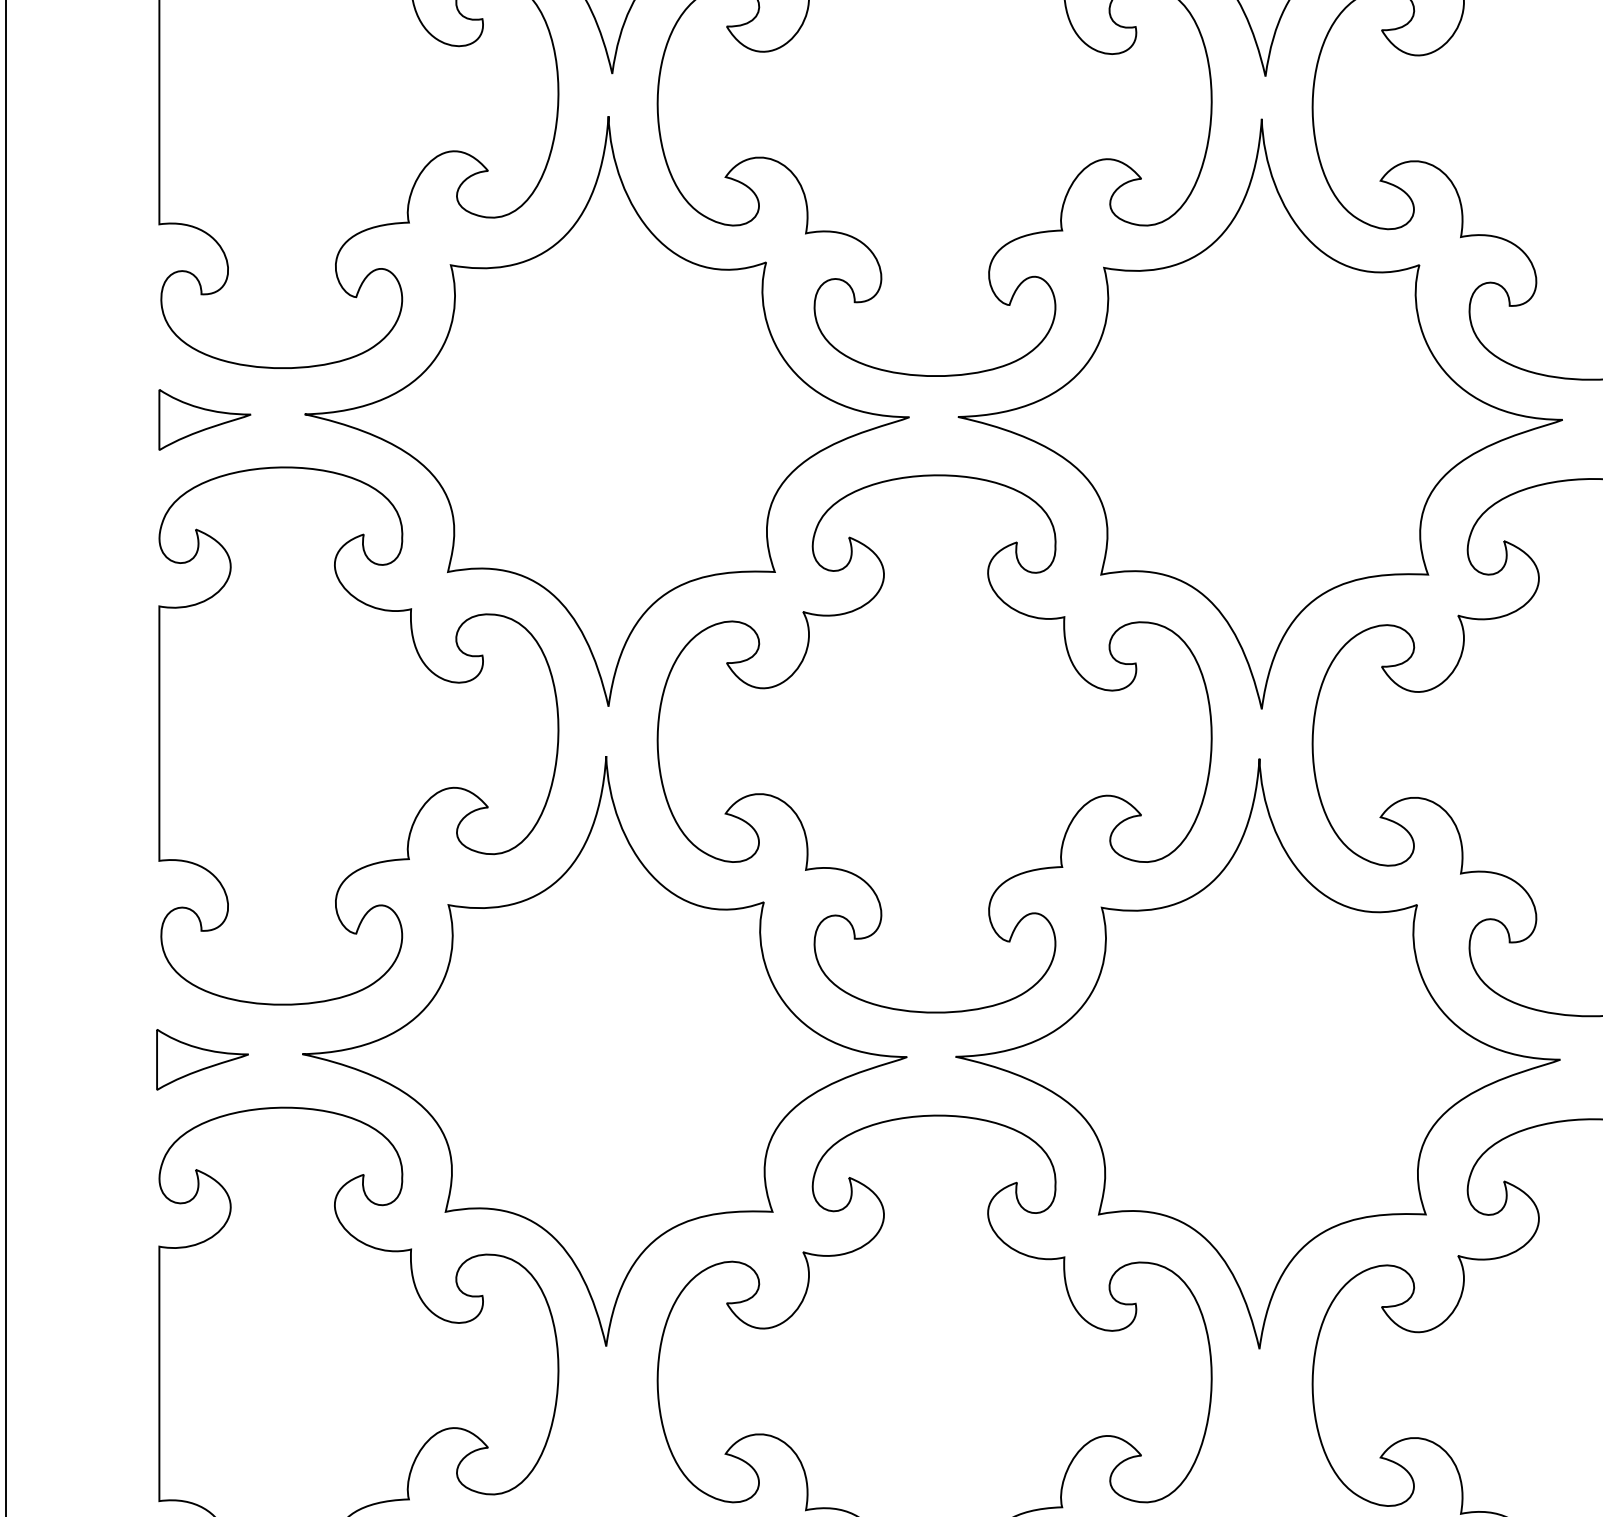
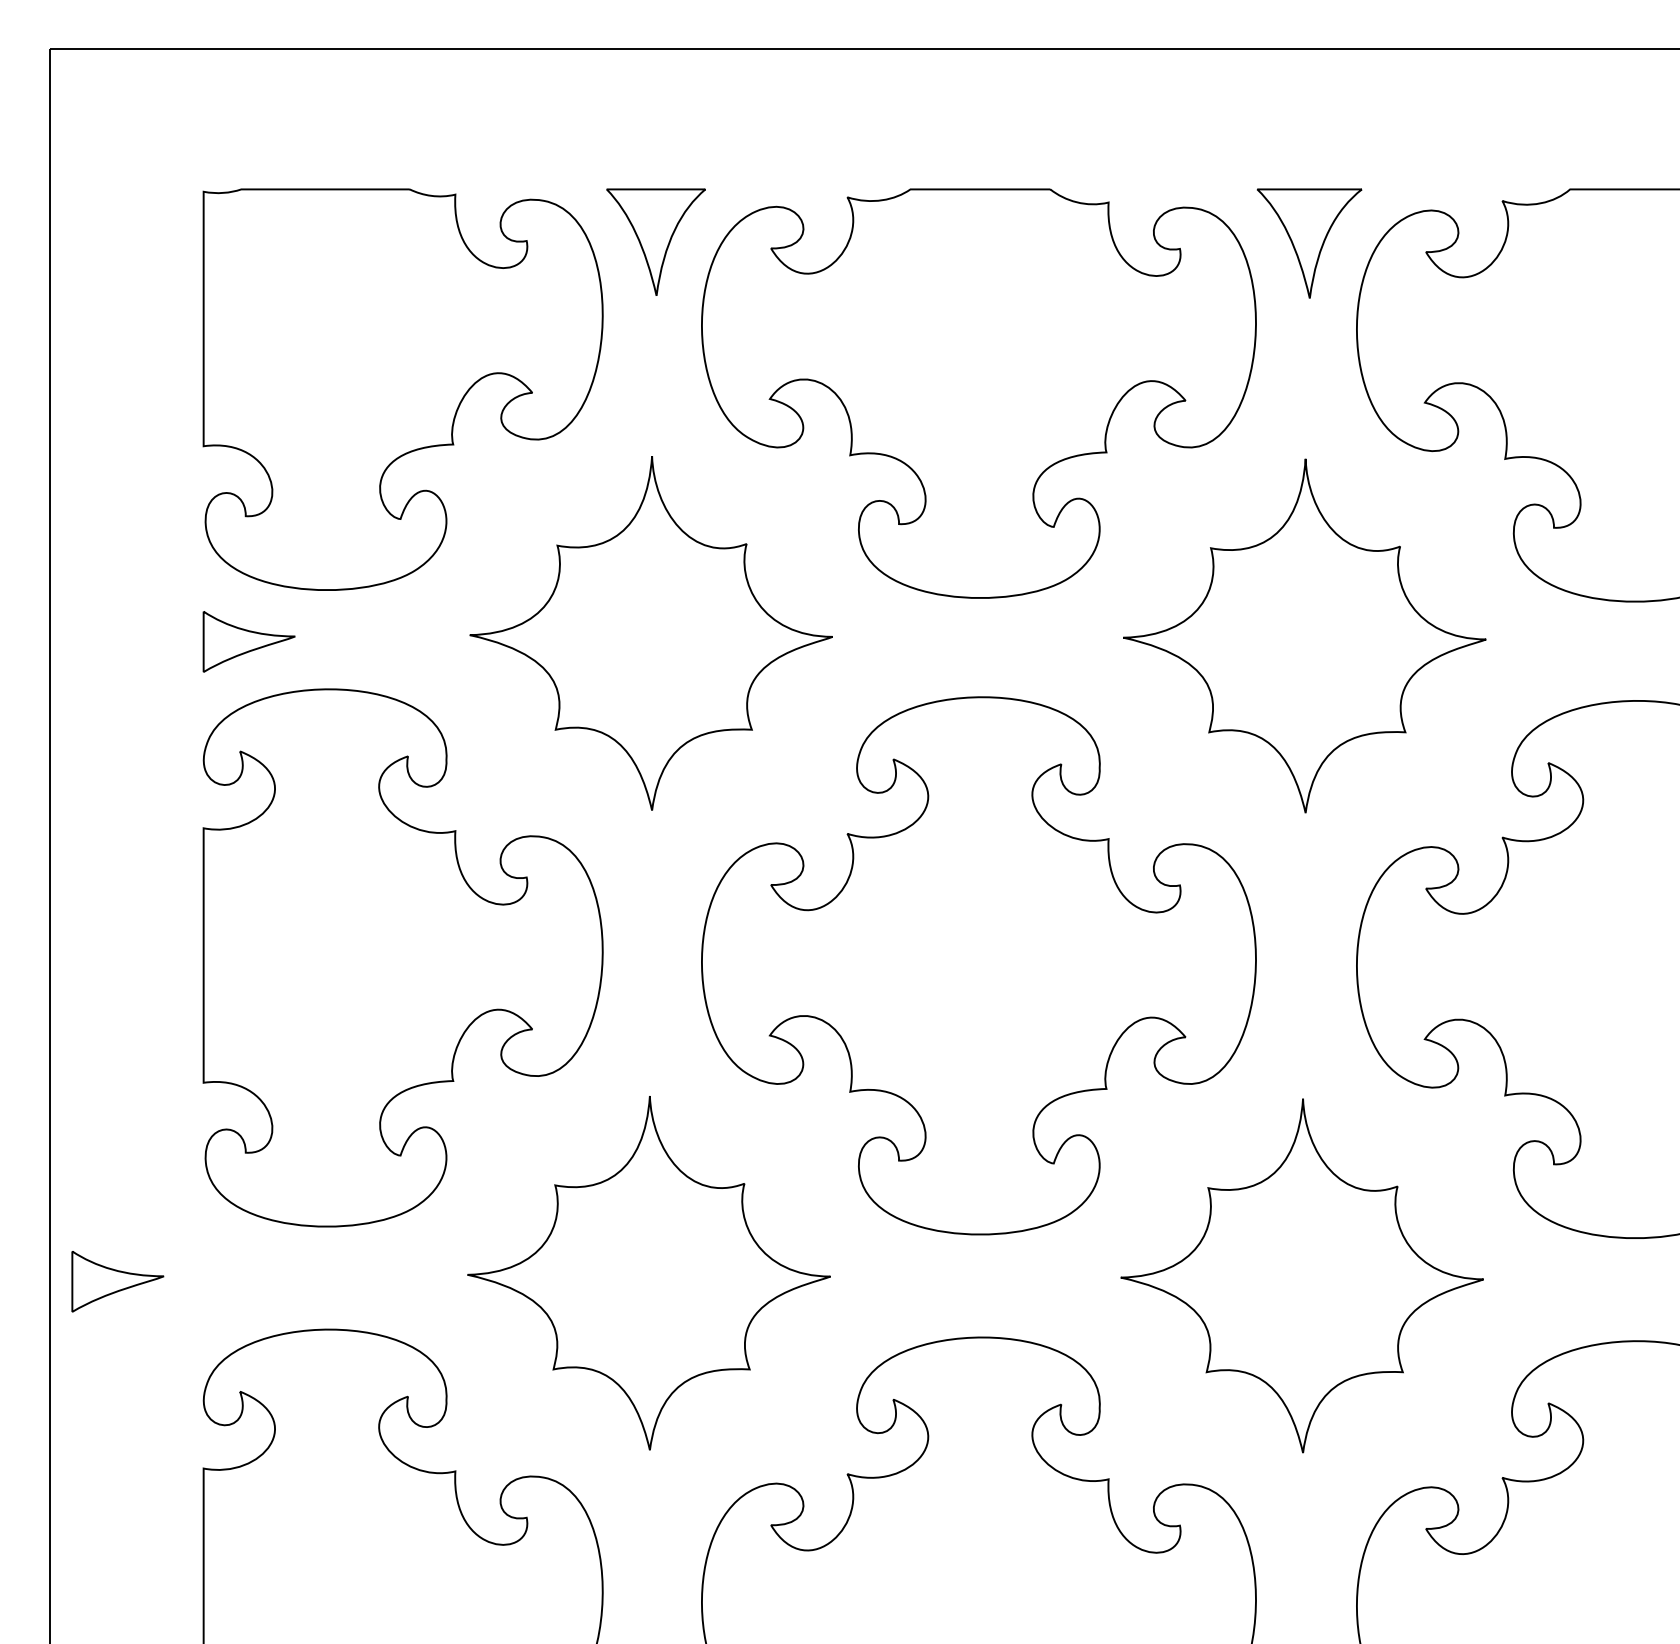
part: (606, 411) -> (650, 633), size x0.6
part: (1260, 413) -> (1304, 635), size x0.6
part: (604, 1050) -> (648, 1272), size x0.6
part: (1257, 1053) -> (1301, 1275), size x0.6
part: (202, 1059) -> (117, 1281), moved

